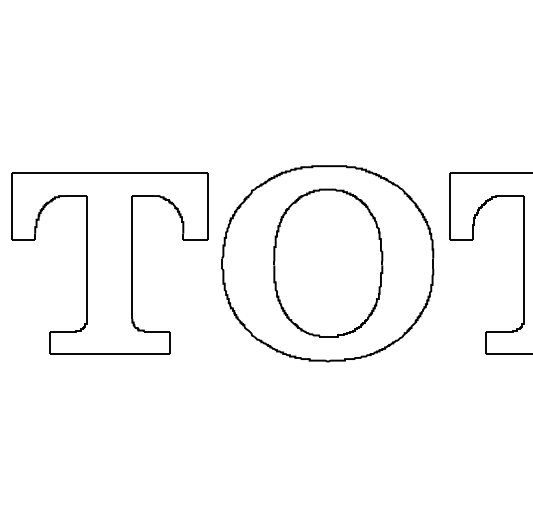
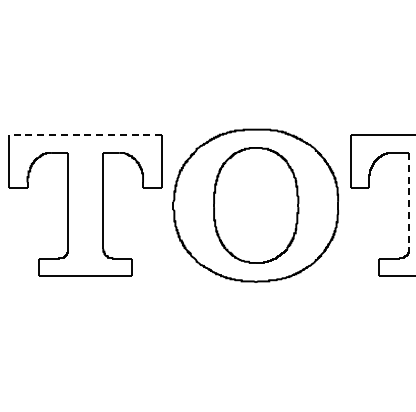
line: (109, 172) -> (85, 134), solid -> dashed
line: (523, 256) -> (408, 200), solid -> dashed

